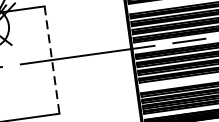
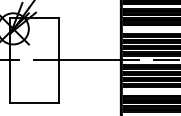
line: (52, 61) -> (58, 61), dashed -> solid

